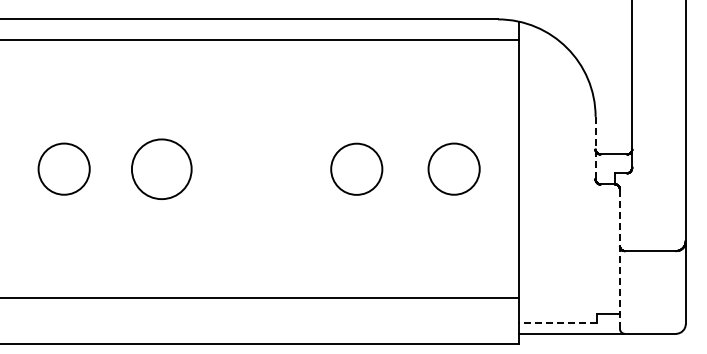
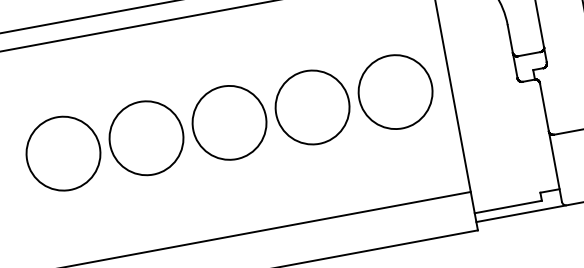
line: (595, 148) -> (512, 52), dashed -> solid
circle: (63, 168) -> (62, 153), size x1.67
circle: (161, 168) -> (146, 137), size x1.43
circle: (258, 168) -> (228, 122), added
circle: (356, 168) -> (312, 106), size x1.67
circle: (453, 168) -> (394, 91), size x1.67
line: (619, 259) -> (550, 142), dashed -> solid
line: (557, 323) -> (507, 207), dashed -> solid

